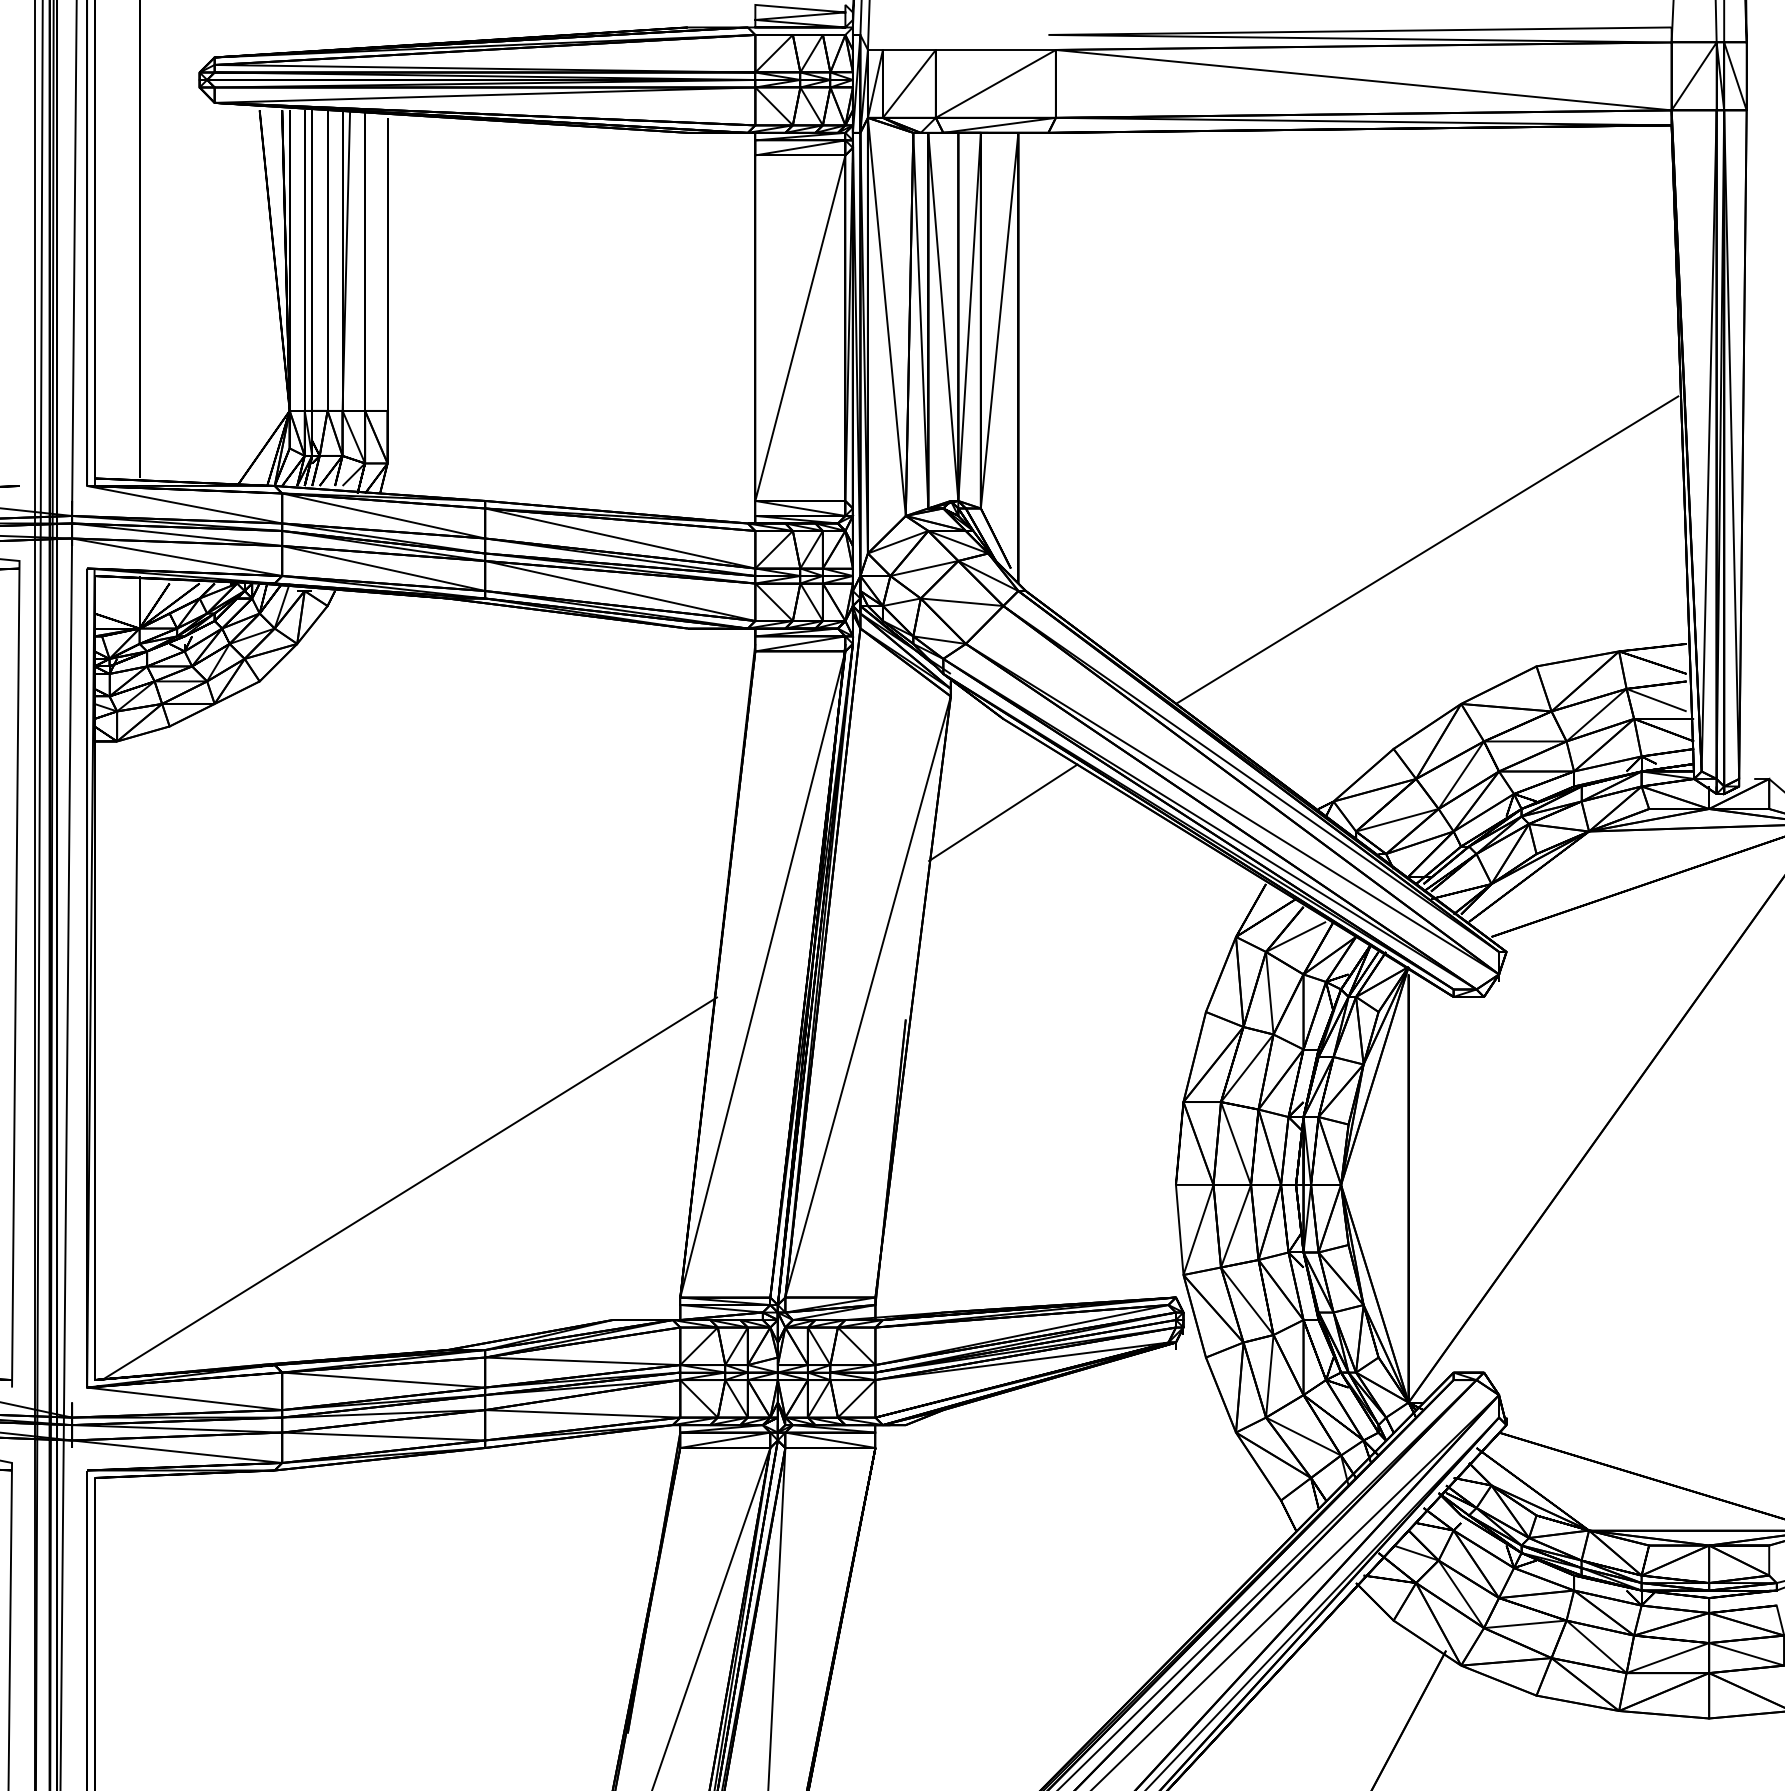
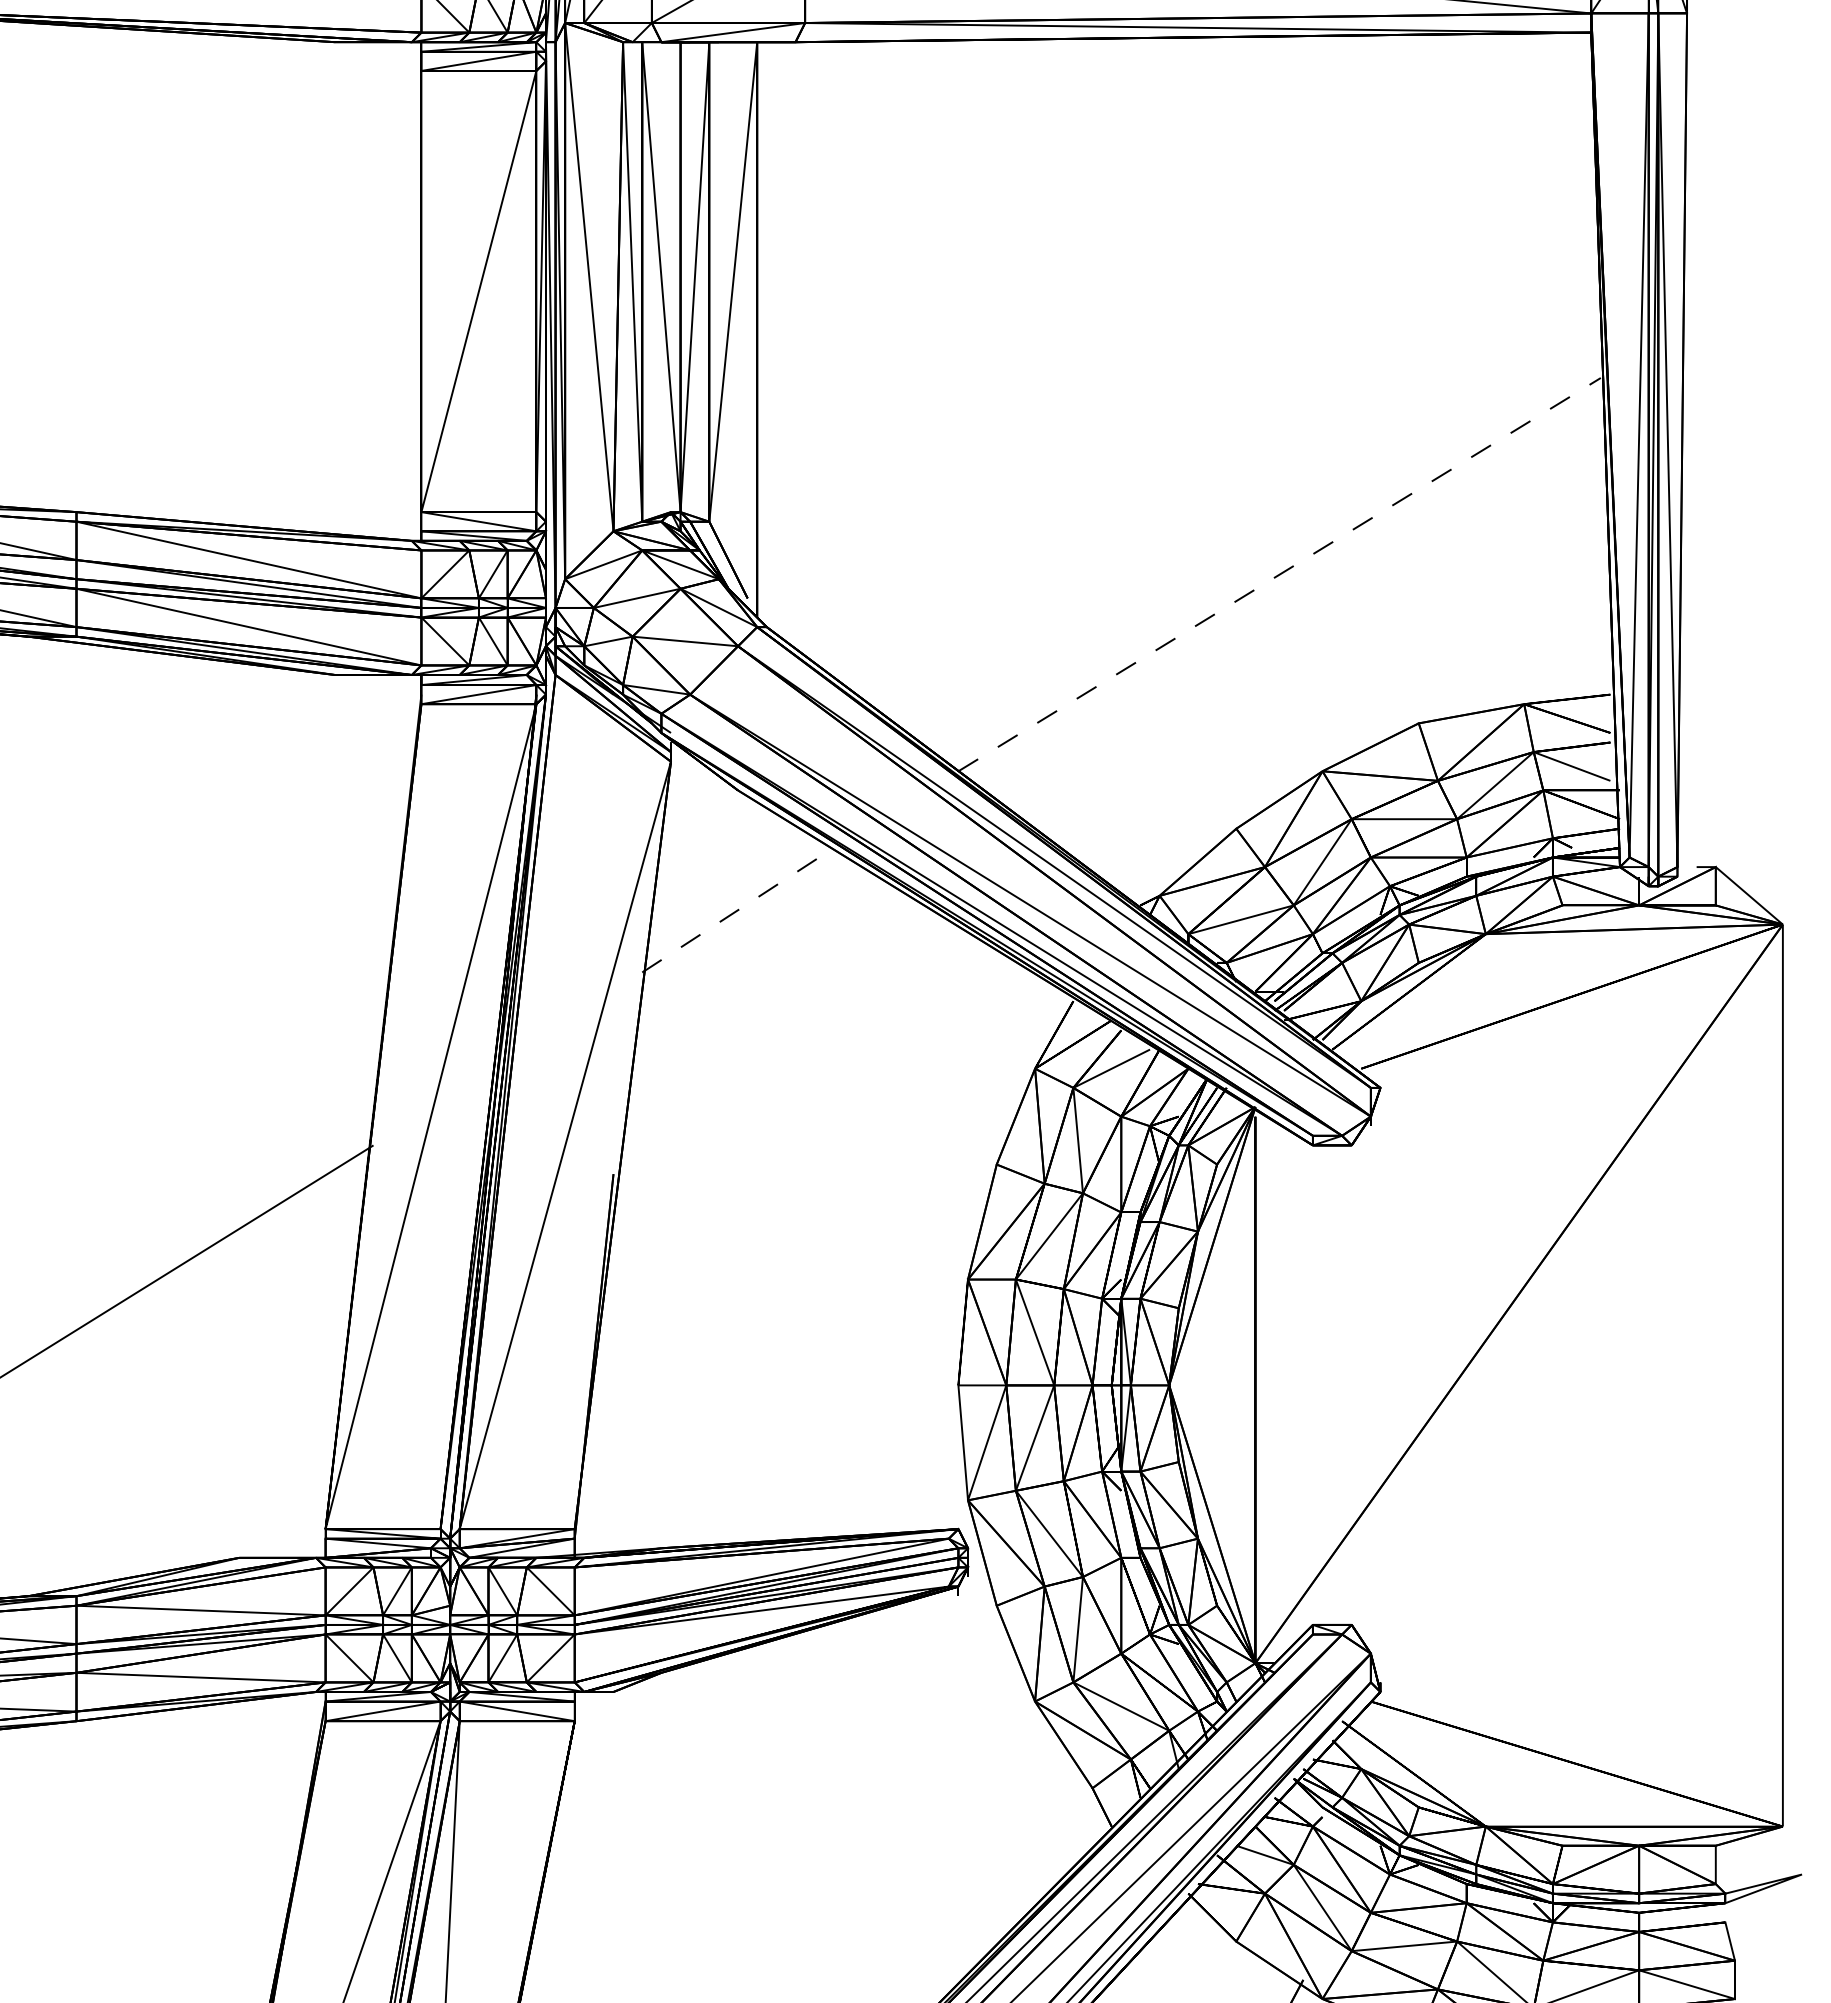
line: (1427, 549) -> (1279, 574), solid -> dashed
line: (1003, 812) -> (738, 909), solid -> dashed

